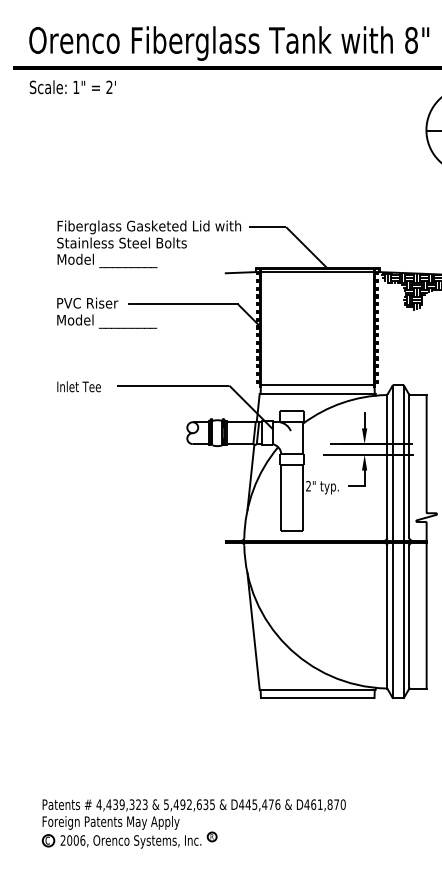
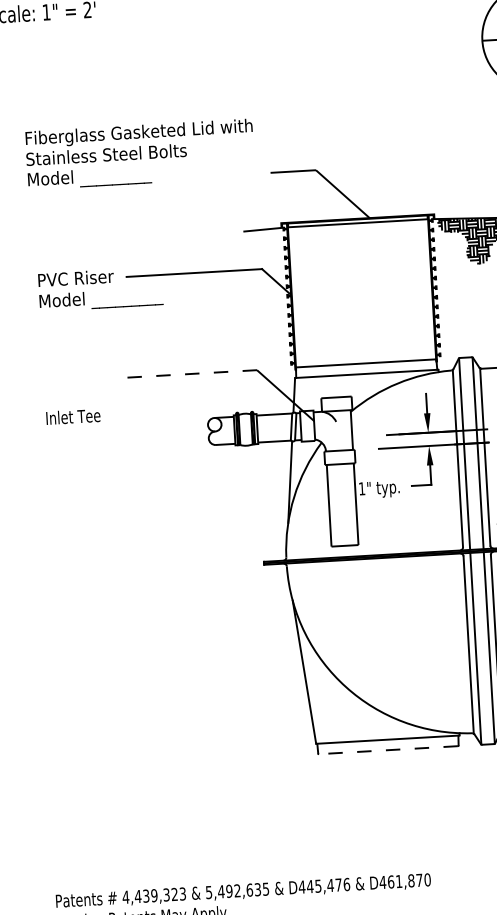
text: (149, 244) -> (140, 154), moved
line: (172, 385) -> (186, 373), solid -> dashed
text: (78, 386) -> (72, 416), moved
text: (308, 485) -> (361, 487), 2" -> 1"
line: (317, 698) -> (388, 750), solid -> dashed

